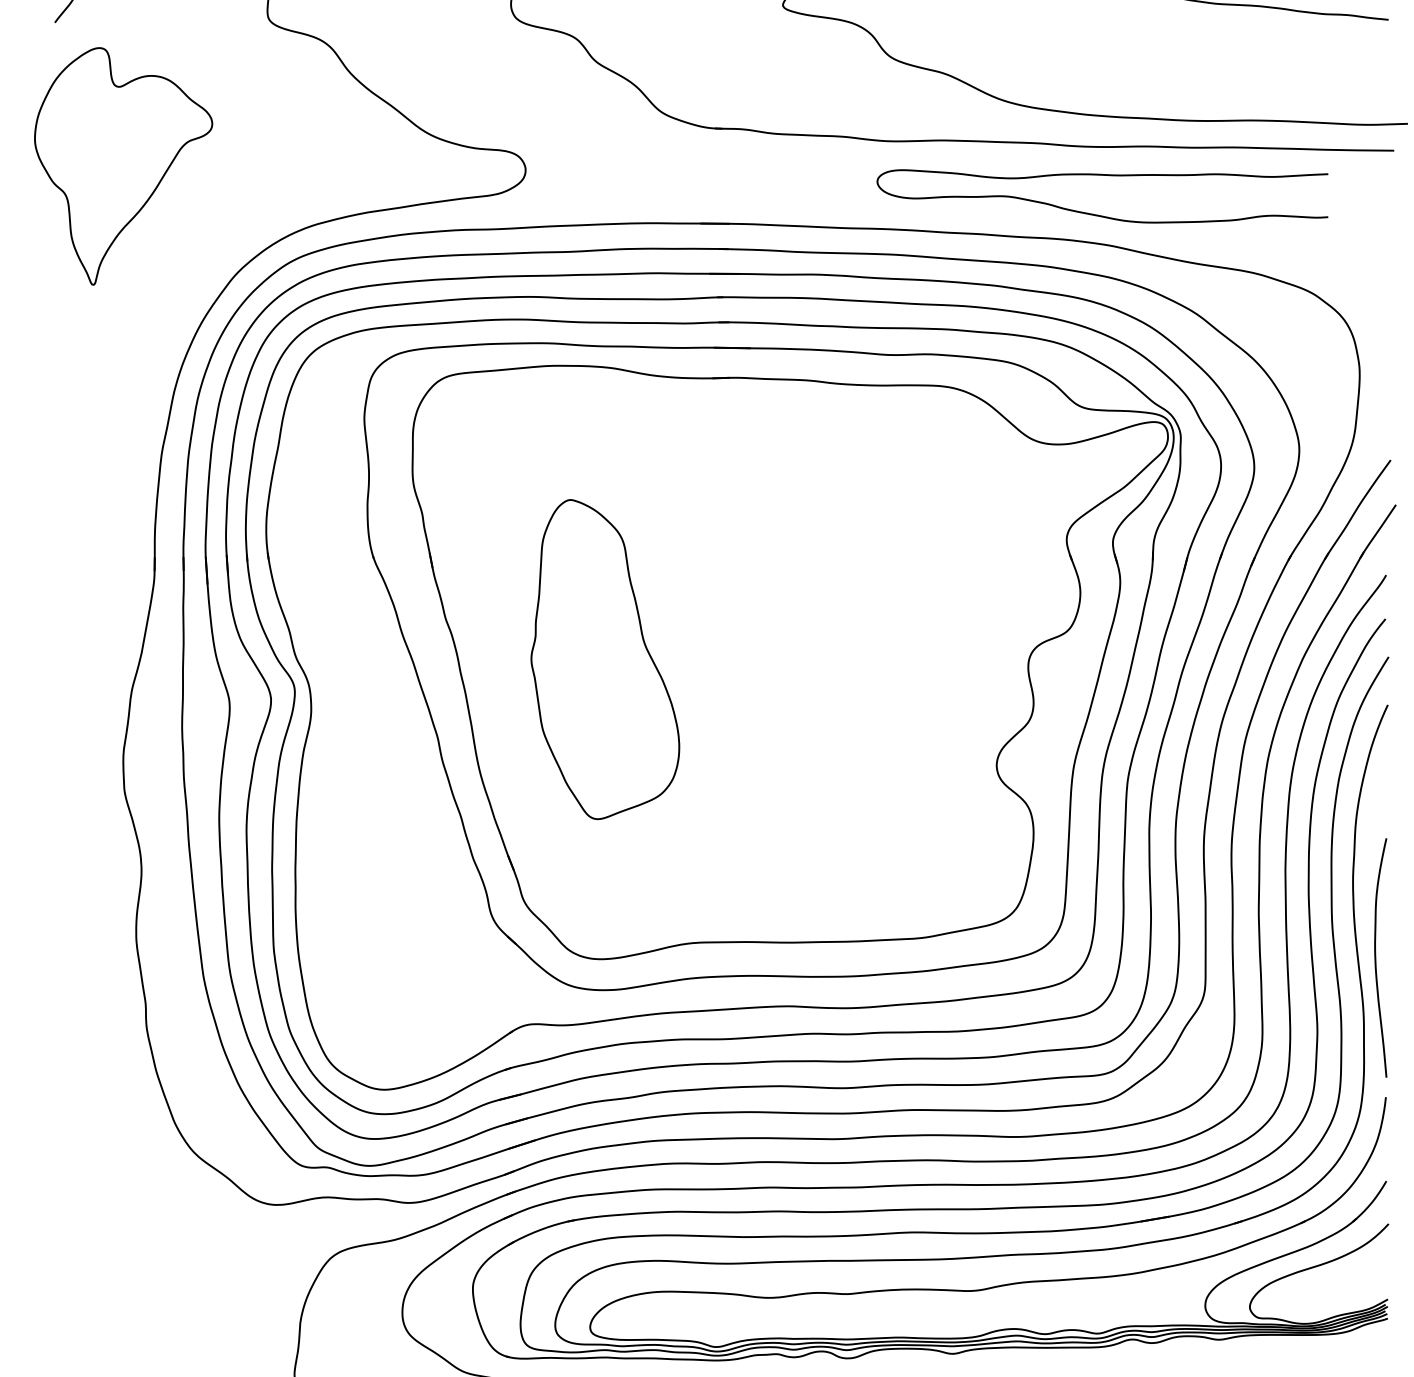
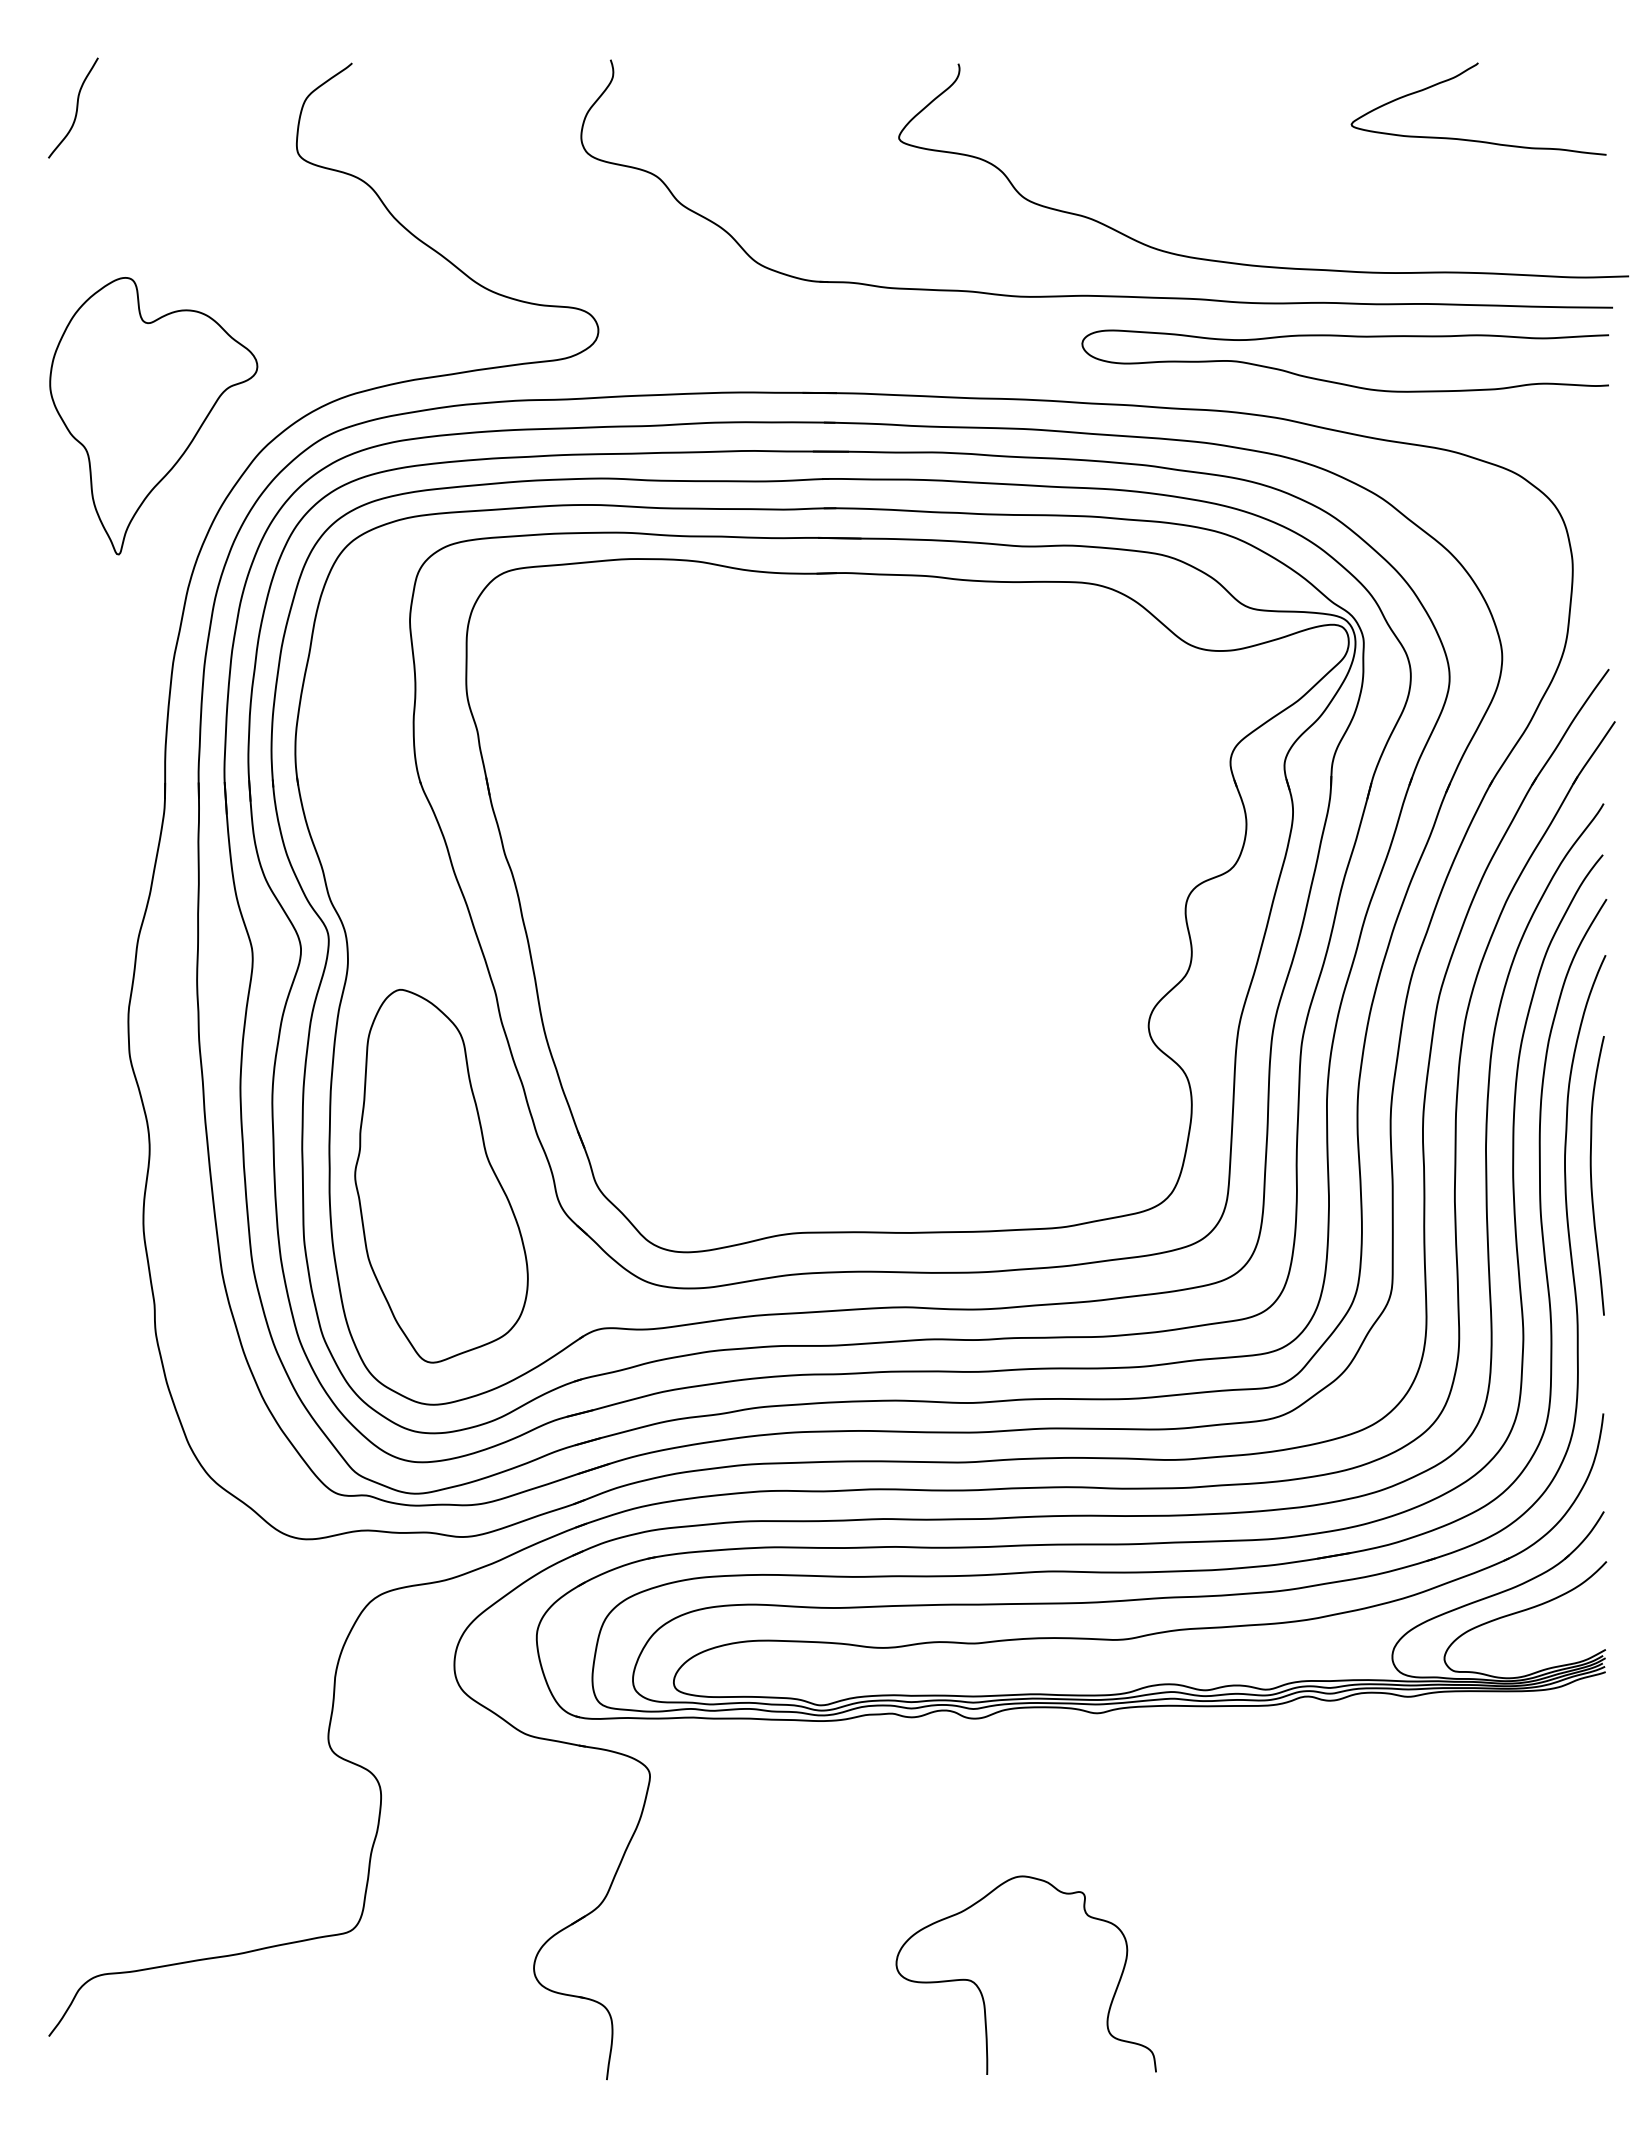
part: (123, 166) -> (153, 416), moved
curve: (1098, 214) -> (1340, 382), moved
part: (605, 659) -> (441, 1176), moved
curve: (1375, 957) -> (1591, 1175), moved

